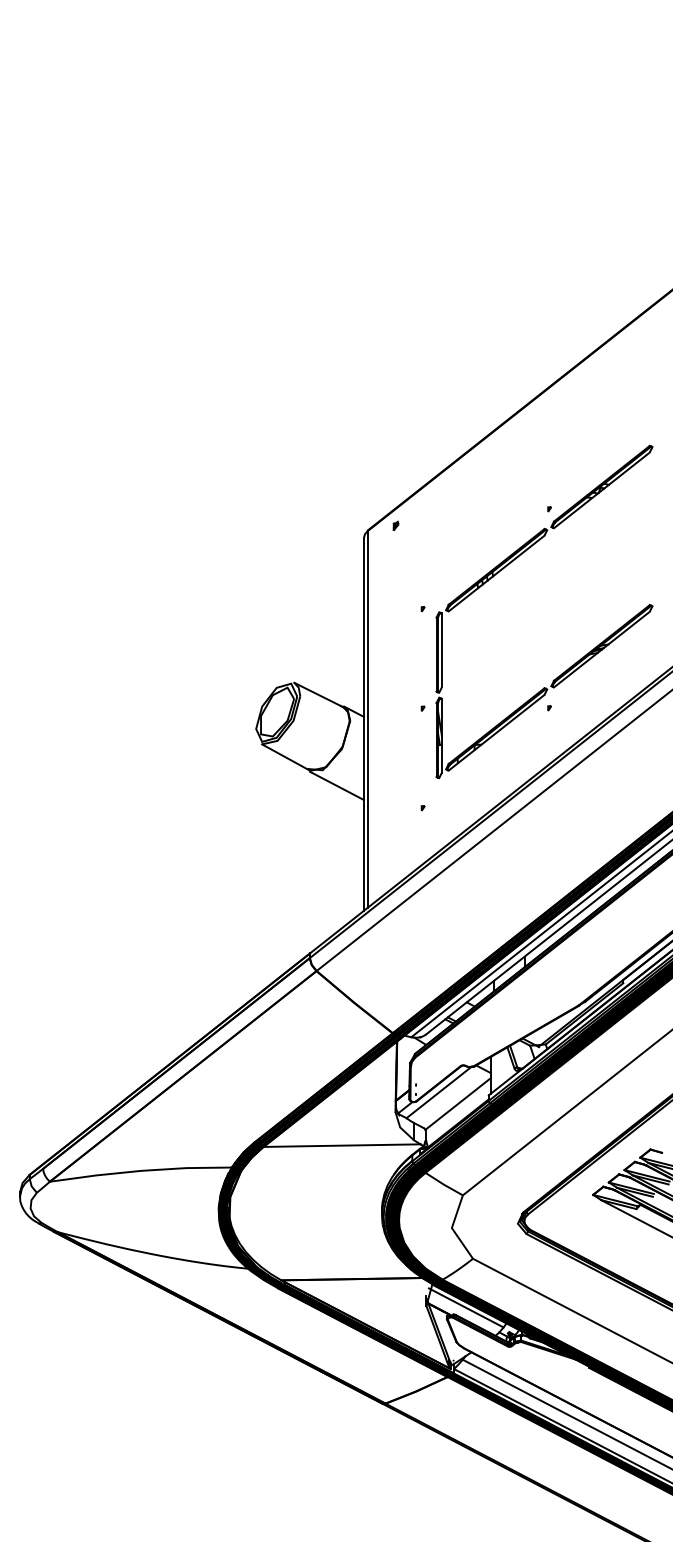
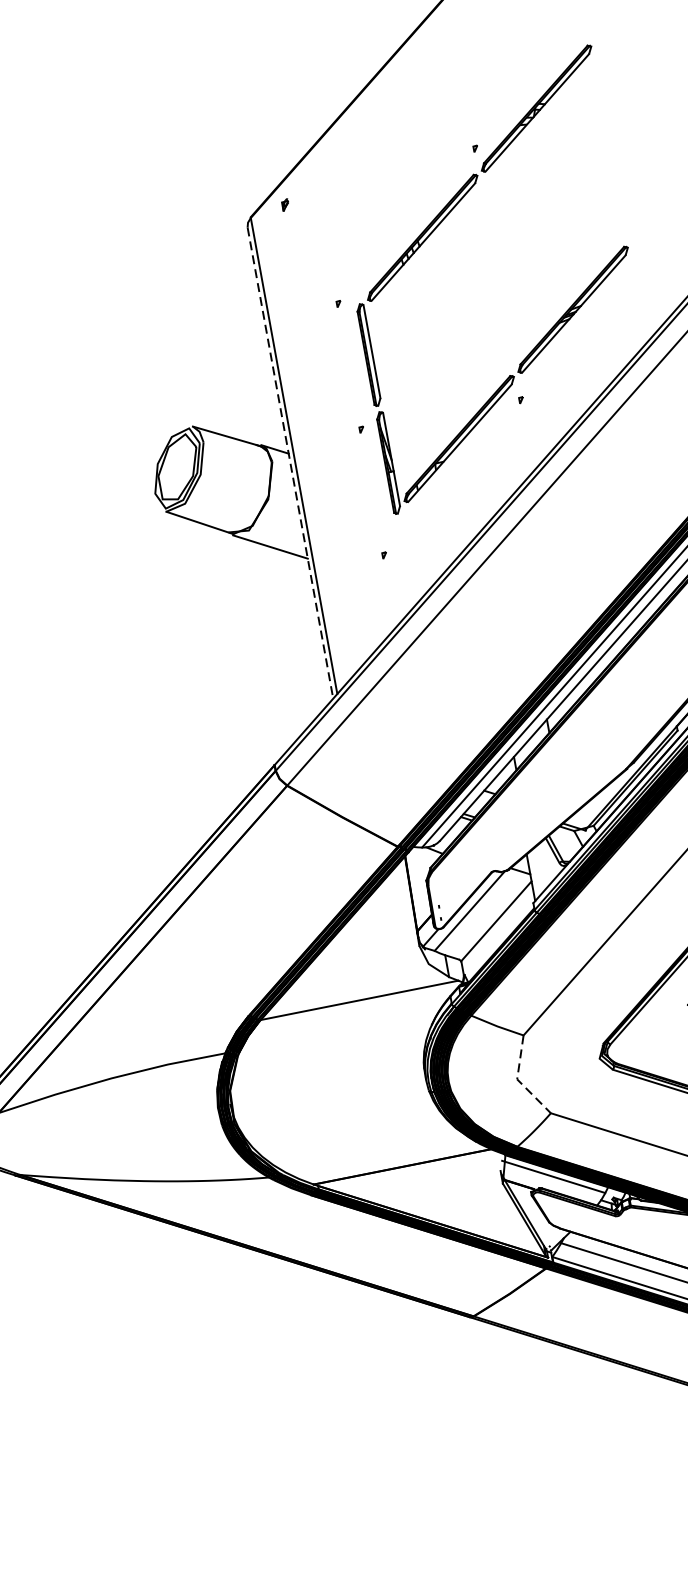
line: (363, 724) -> (289, 463), solid -> dashed
line: (452, 1228) -> (518, 1079), solid -> dashed

